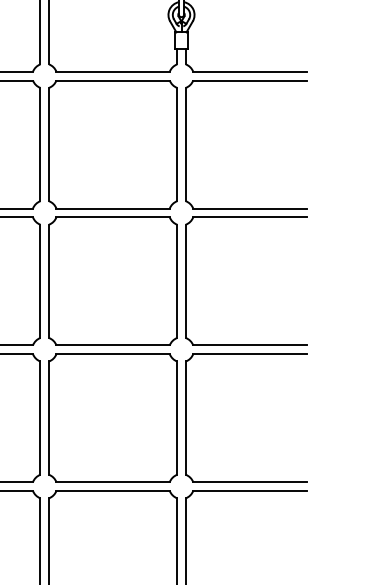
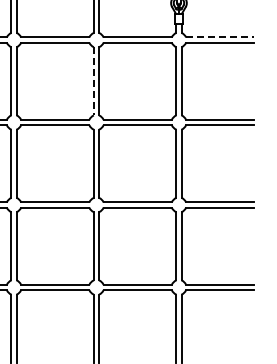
line: (250, 71) -> (220, 37), solid -> dashed
line: (39, 144) -> (93, 81), solid -> dashed

